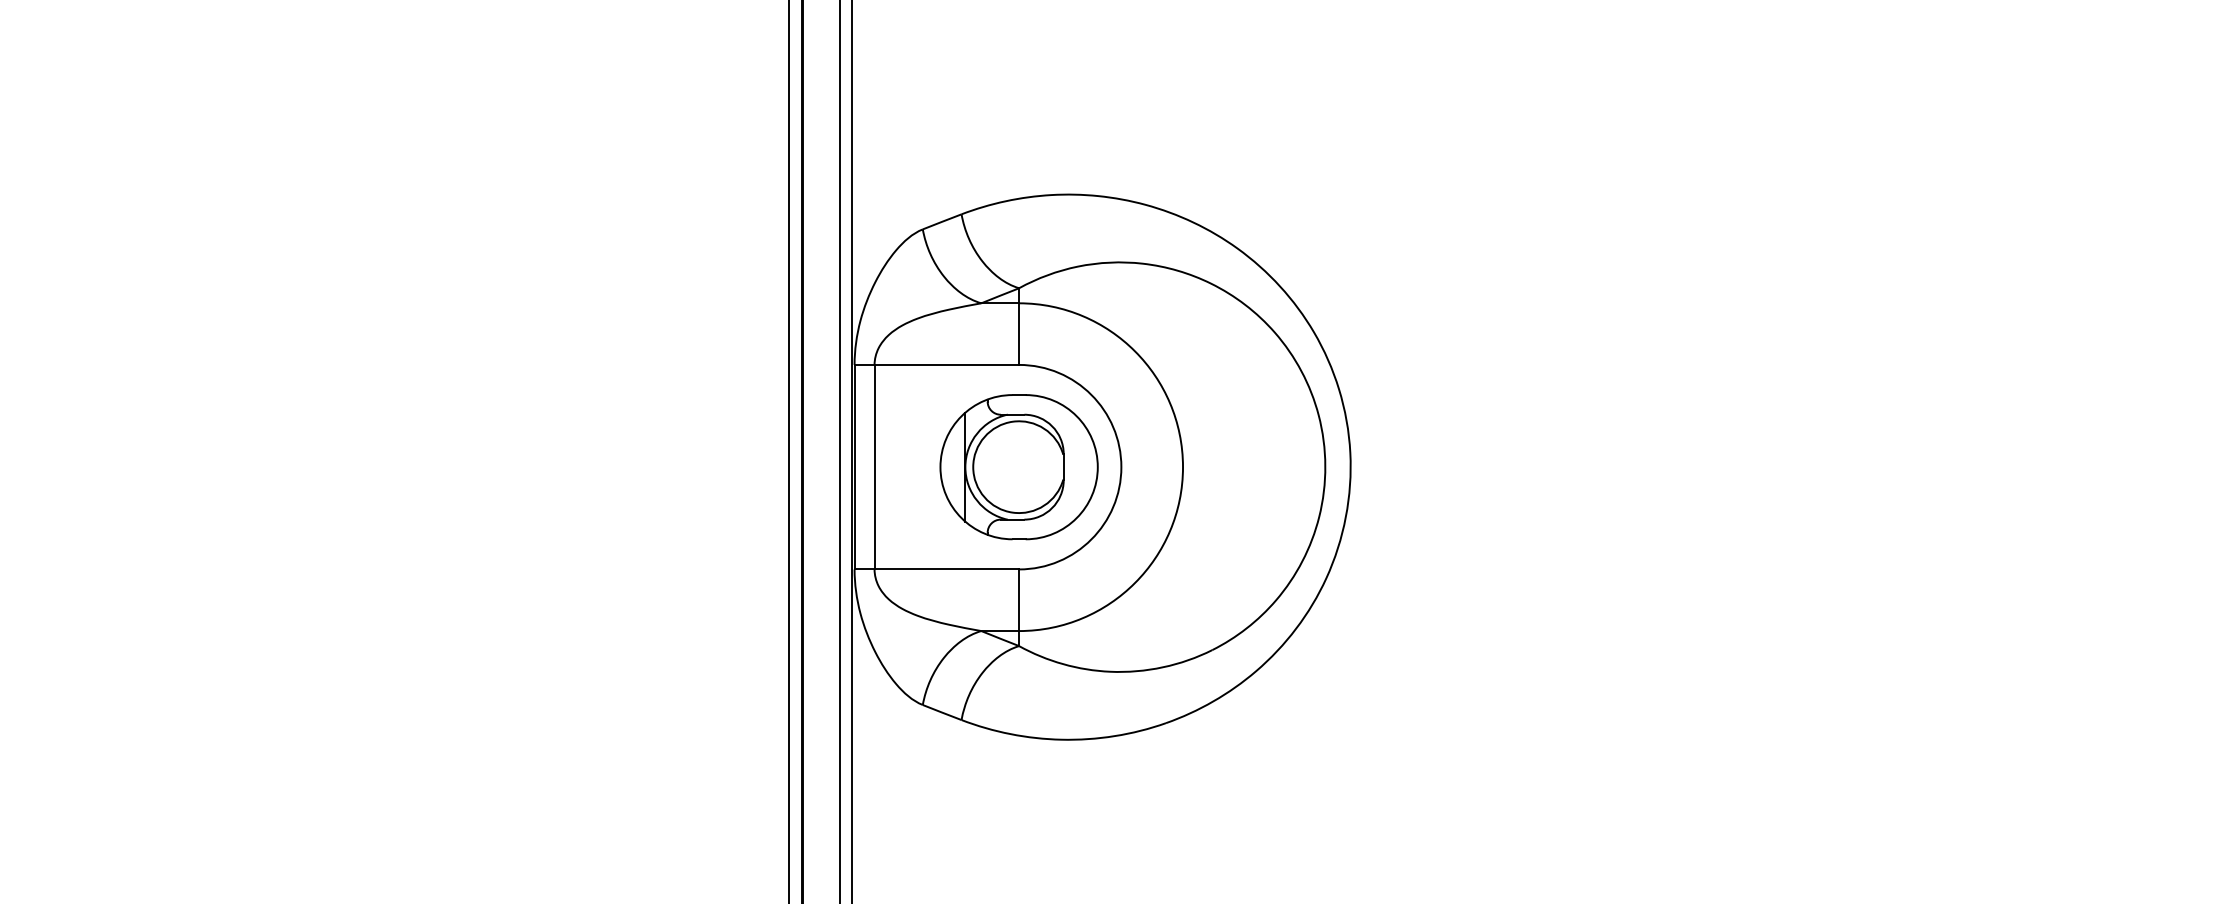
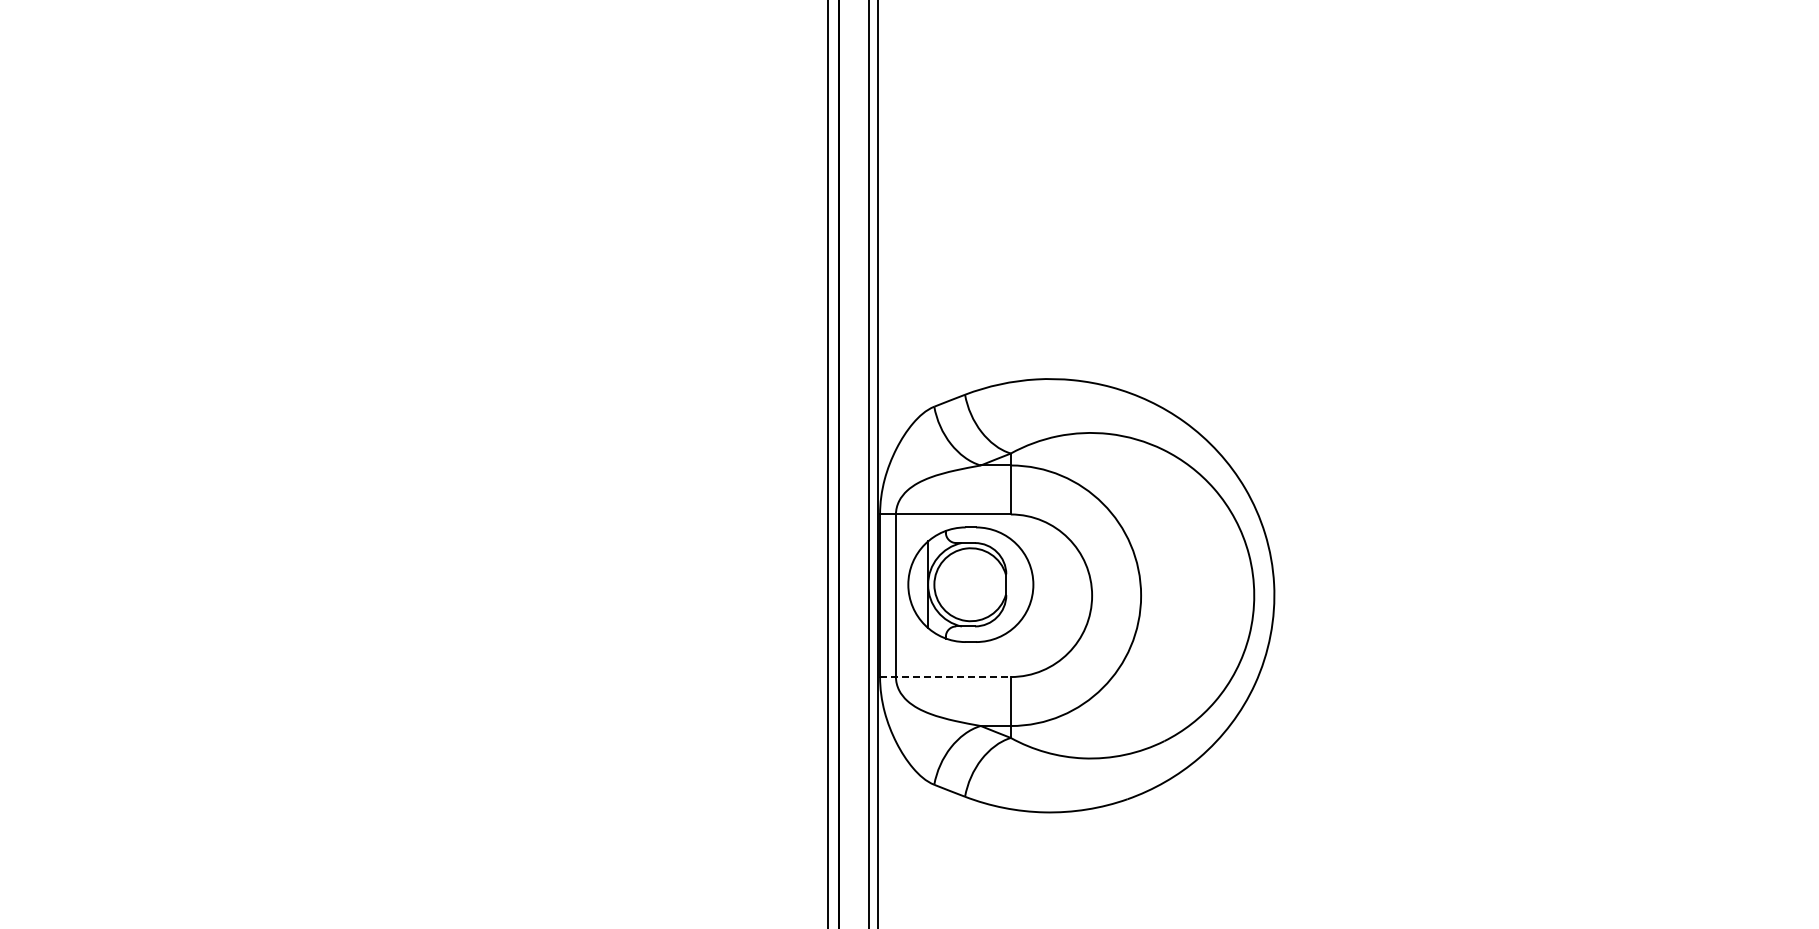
part: (1018, 466) -> (970, 584), moved
line: (936, 570) -> (945, 677), solid -> dashed

